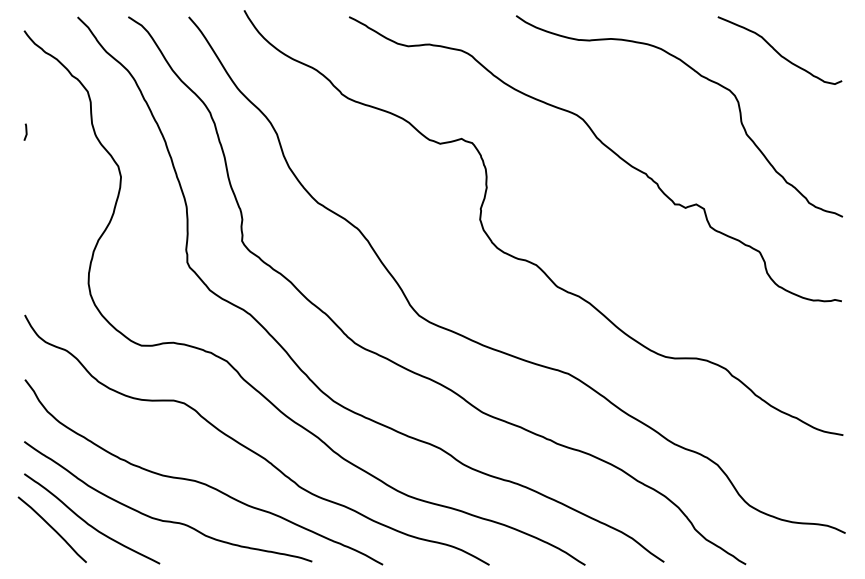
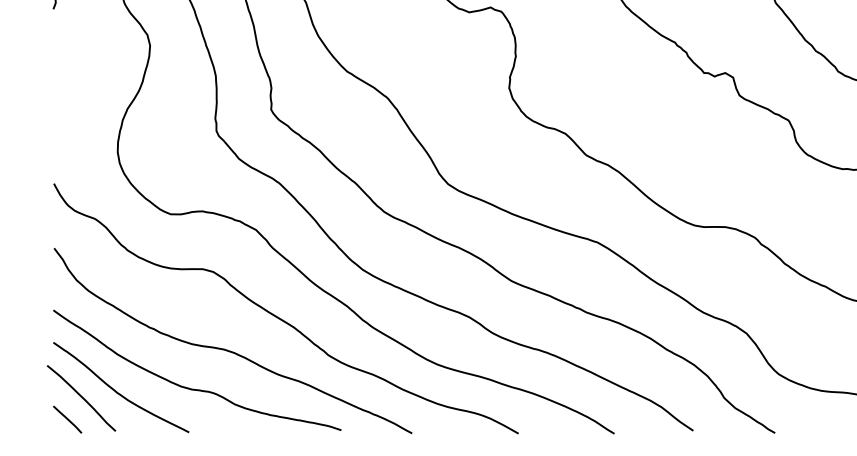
line: (38, 550) -> (67, 419), added

